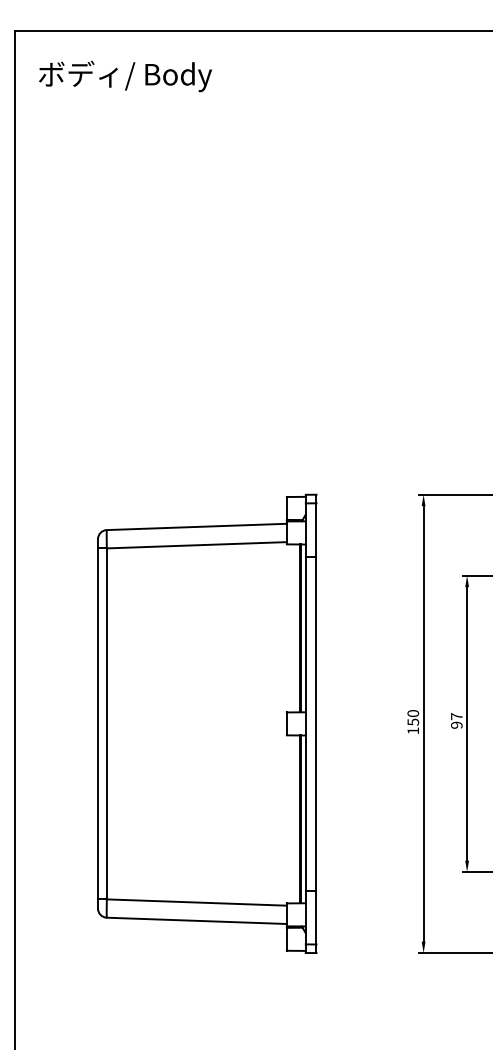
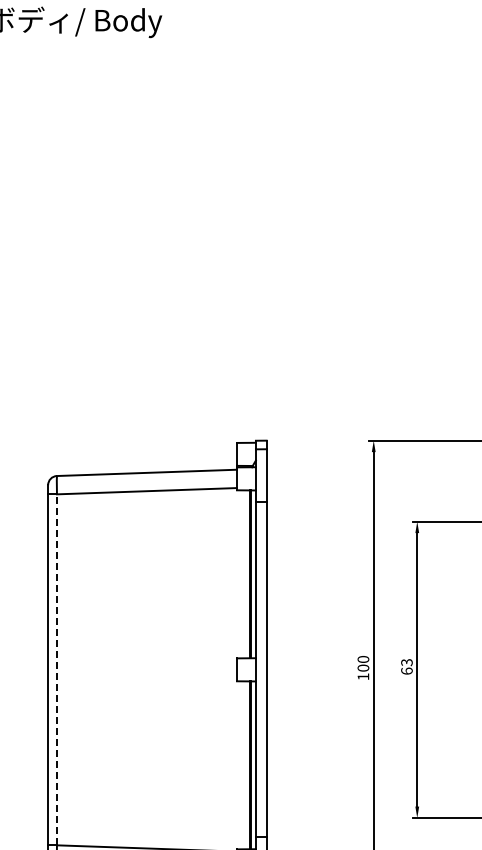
text: (456, 720) -> (406, 666), 97 -> 63
text: (413, 721) -> (363, 667), 150 -> 100
line: (106, 723) -> (56, 669), solid -> dashed

